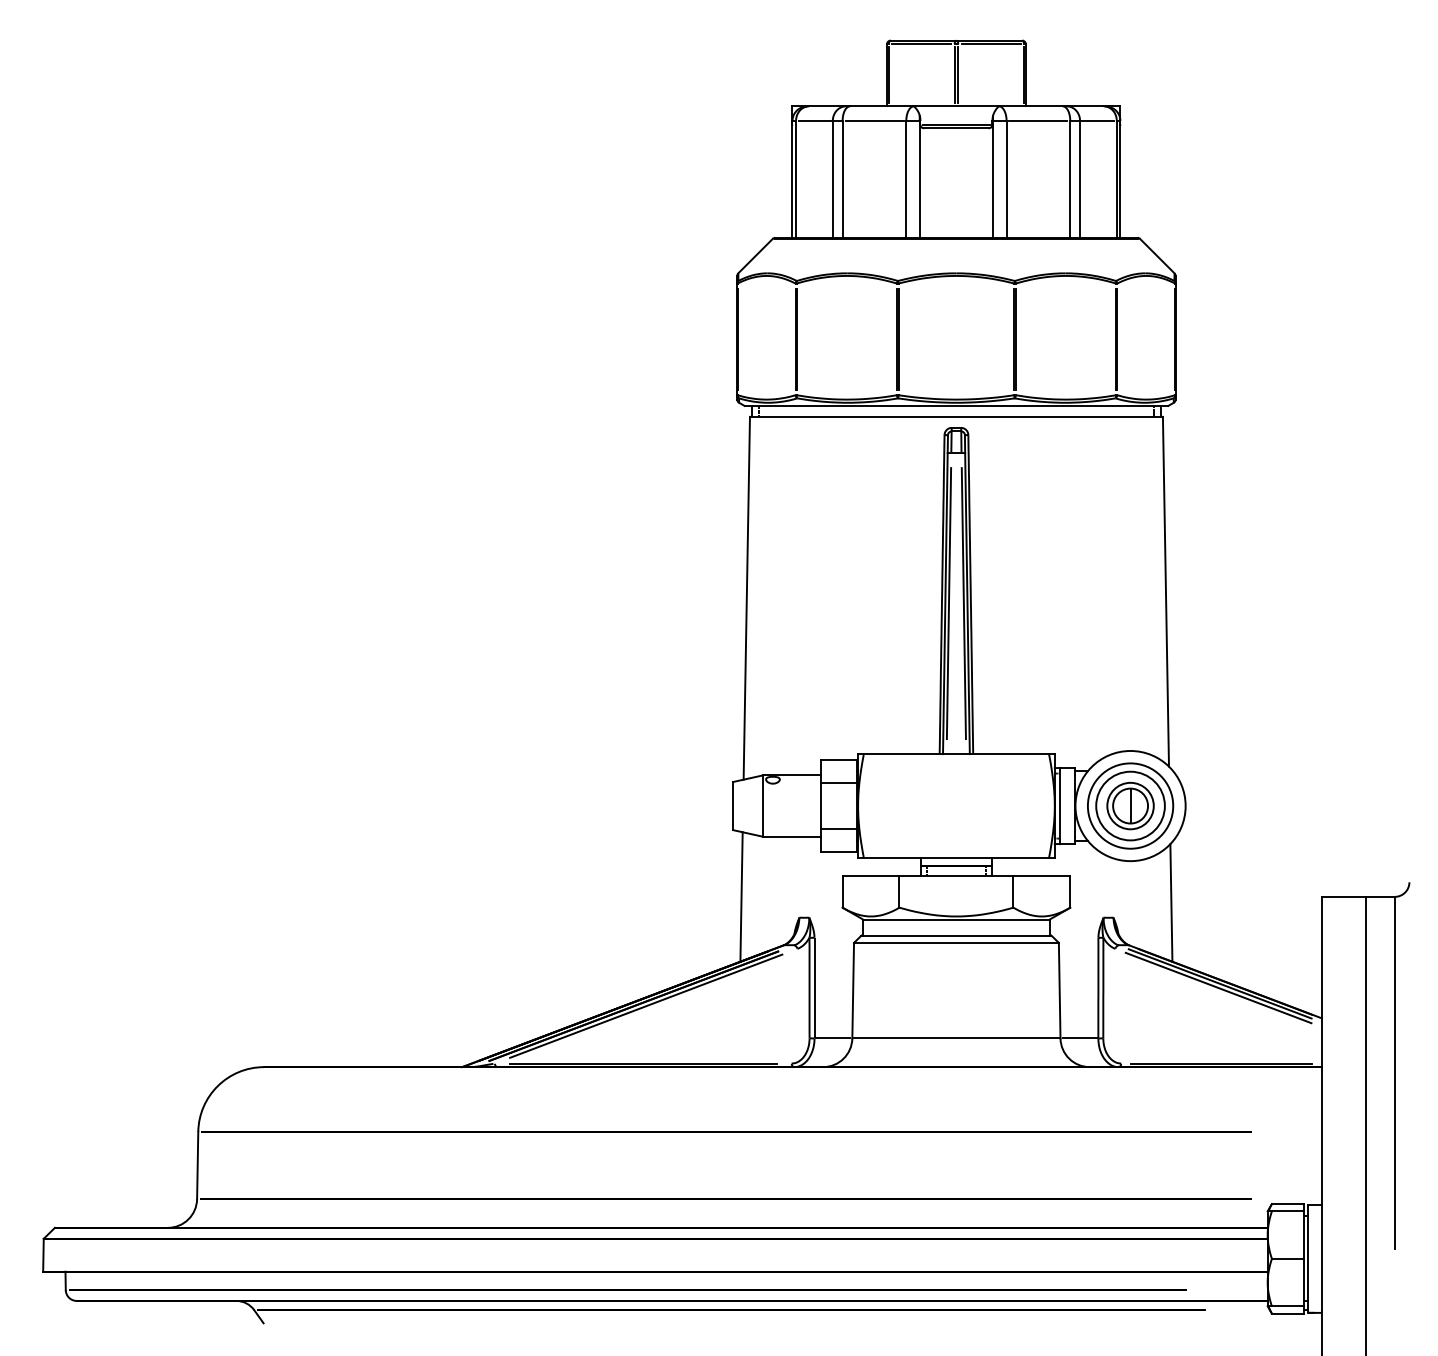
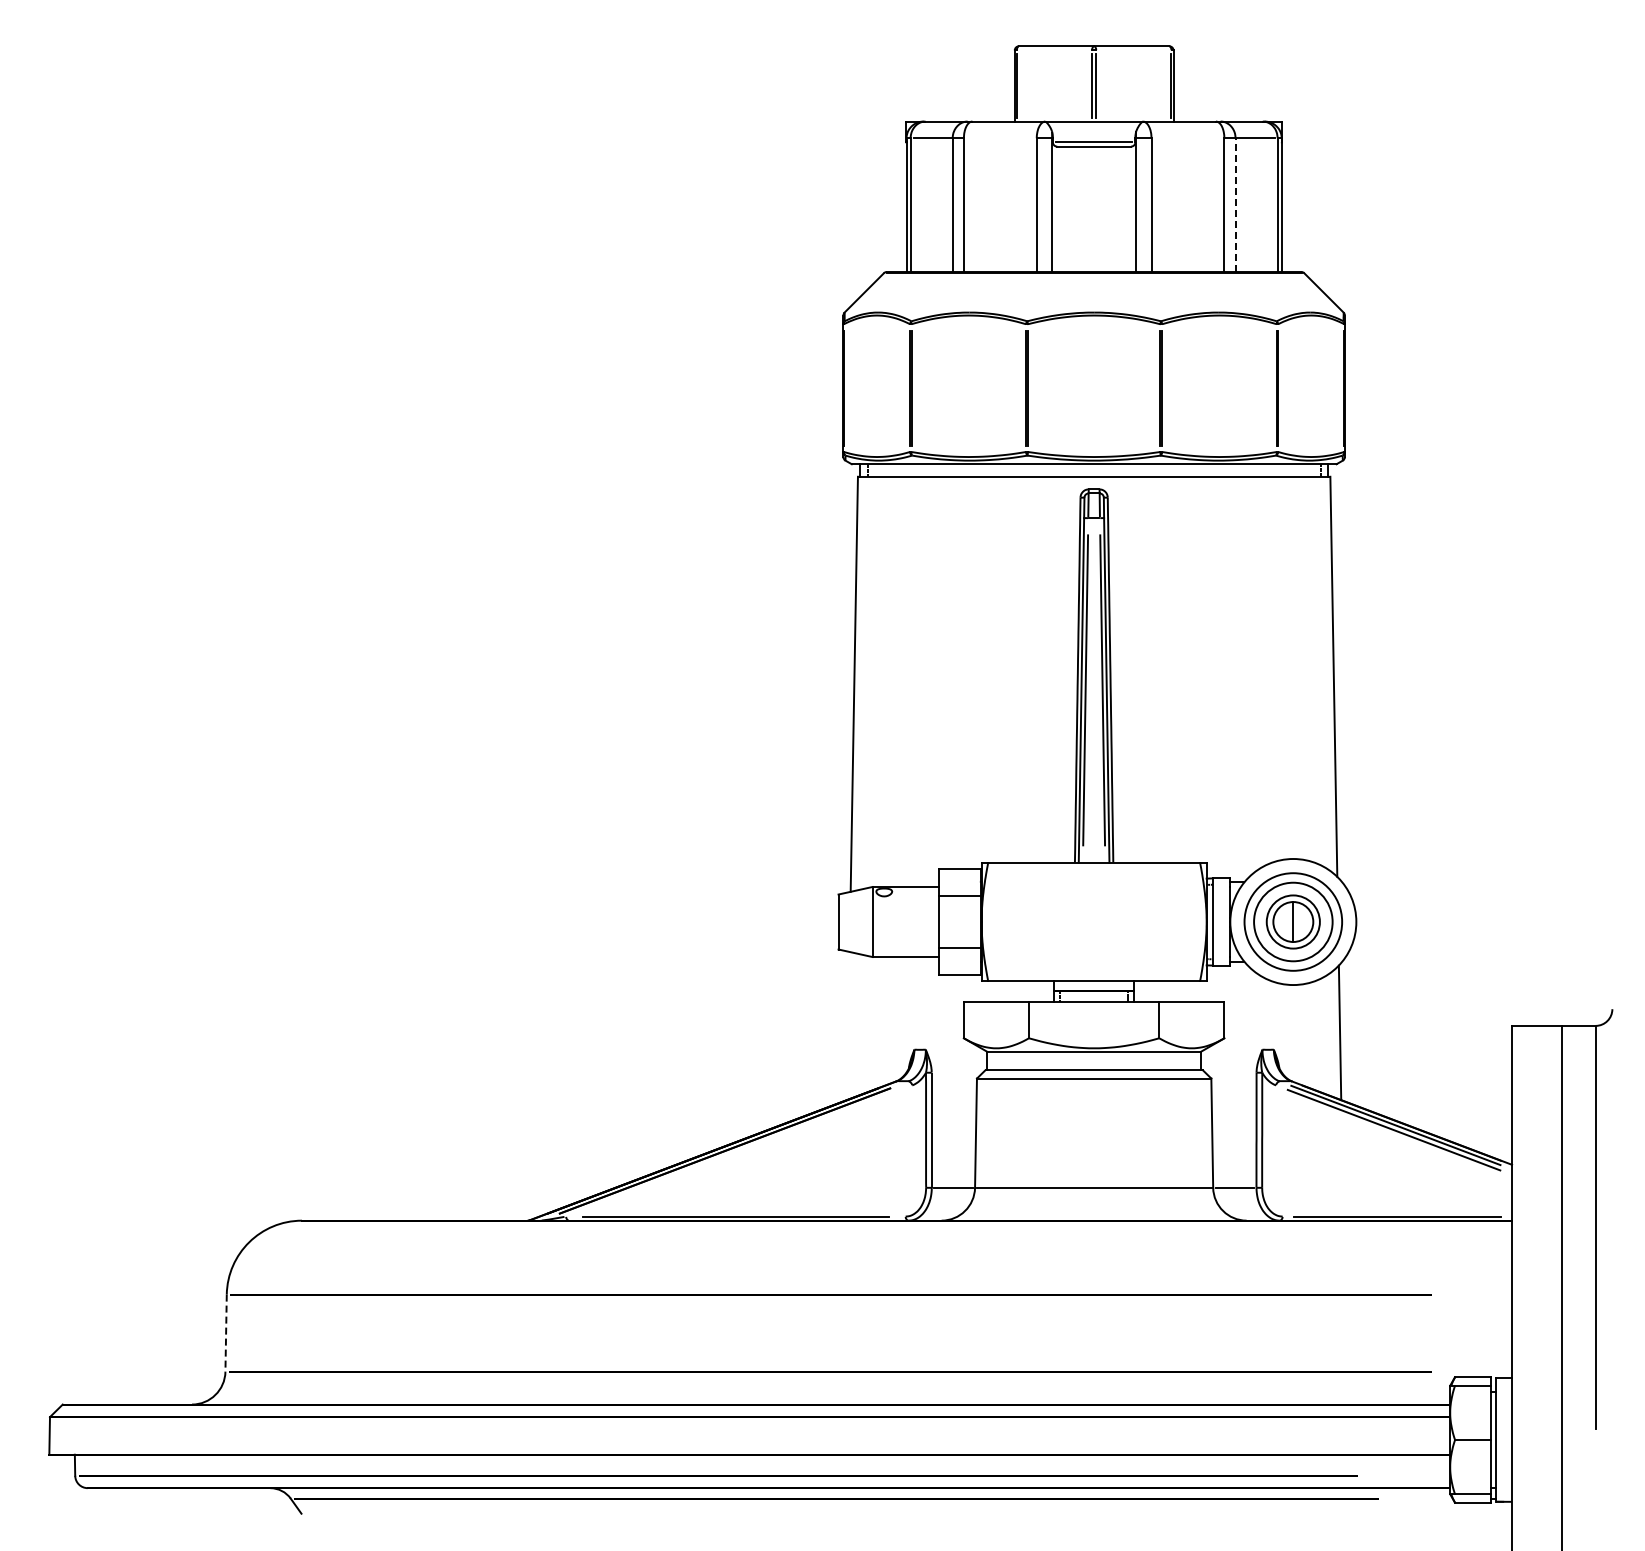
line: (921, 44) -> (1054, 50), removed
line: (990, 44) -> (1133, 50), removed
line: (874, 121) -> (1000, 138), removed
line: (1038, 121) -> (1187, 138), removed
line: (1080, 179) -> (1235, 205), solid -> dashed
line: (741, 896) -> (848, 1025), removed
line: (645, 1005) -> (738, 1150), removed
line: (198, 1165) -> (226, 1333), solid -> dashed

